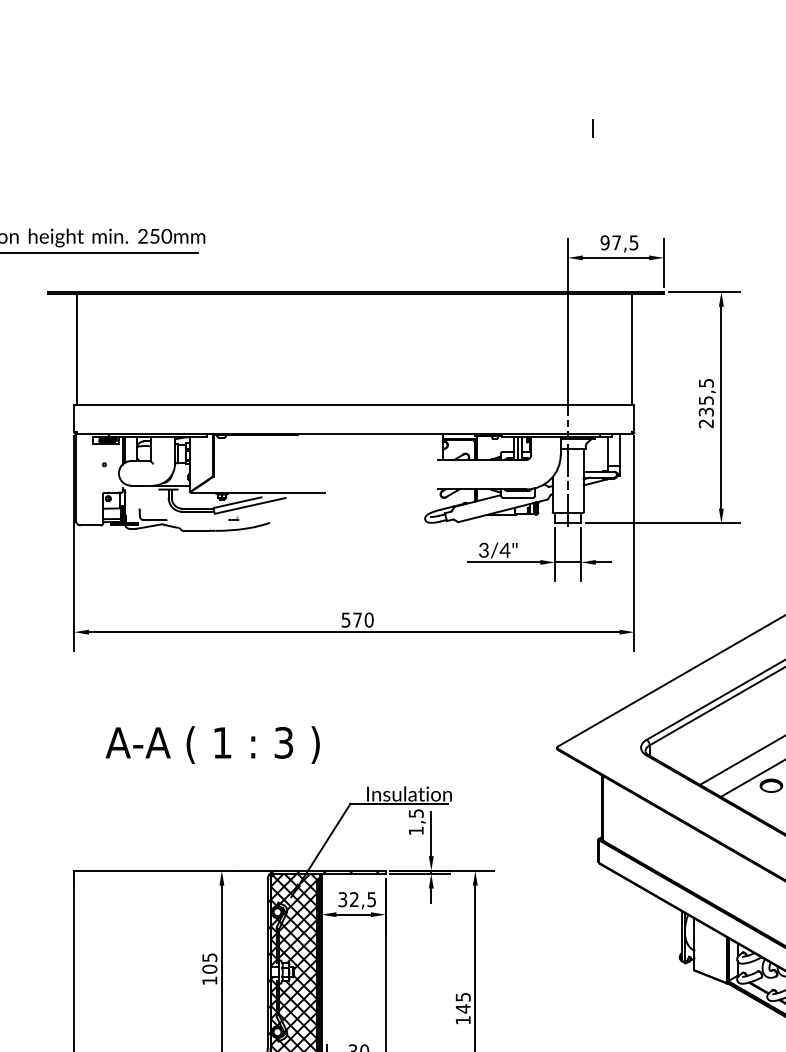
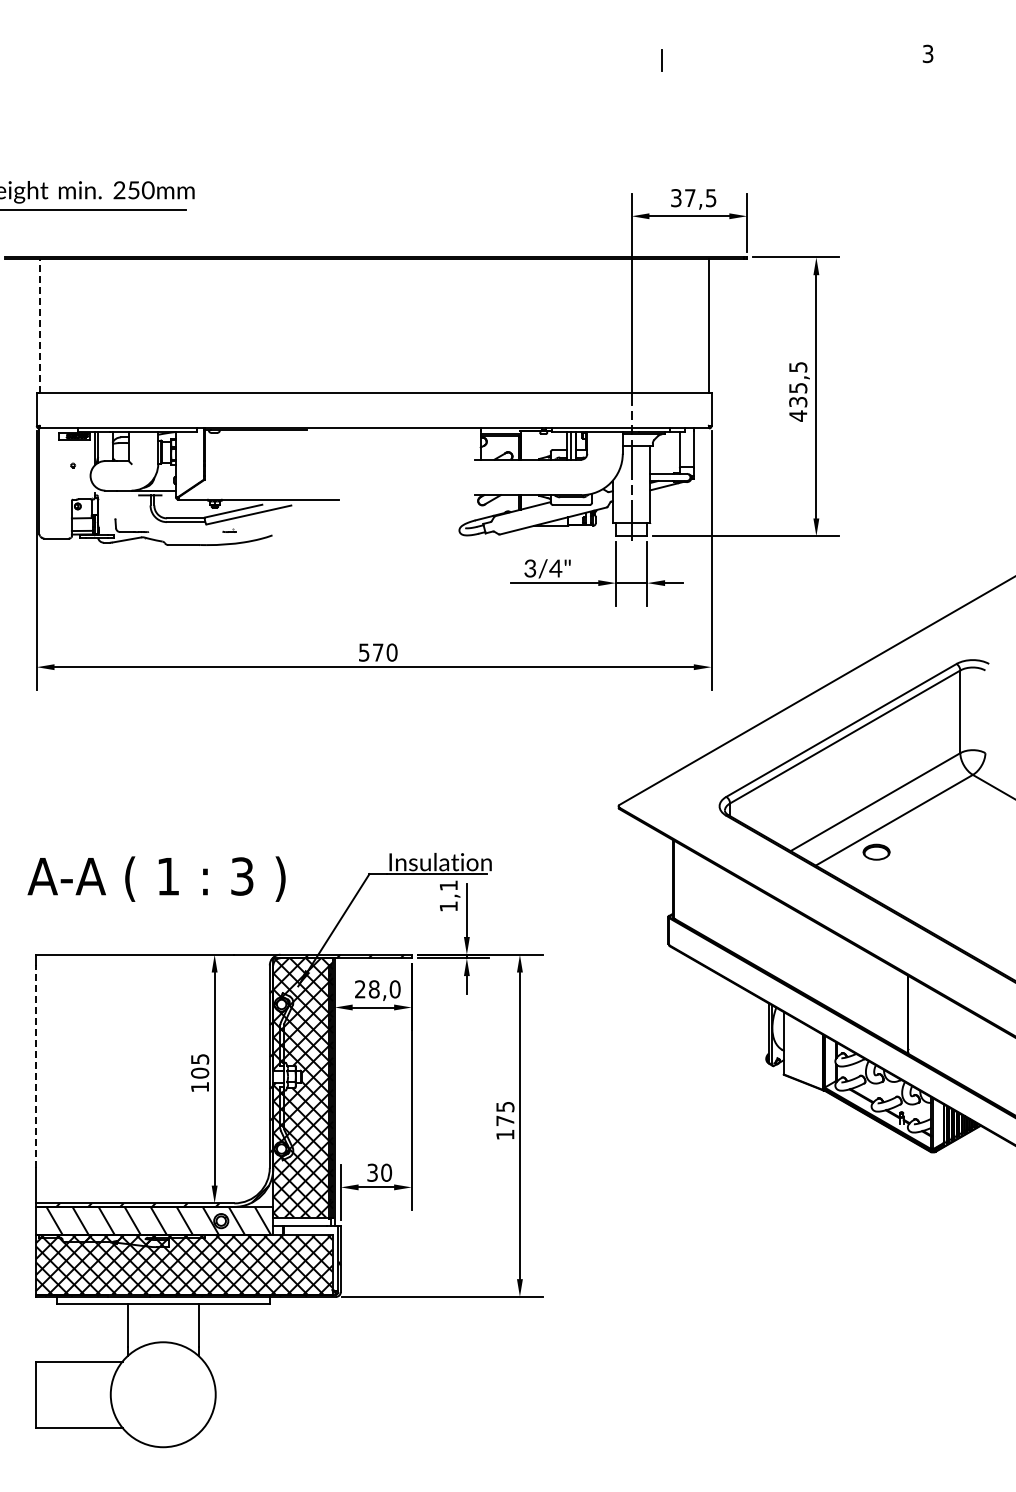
text: (604, 242) -> (675, 197), 97,5 -> 37,5
line: (76, 349) -> (39, 326), solid -> dashed
text: (706, 423) -> (798, 415), 235,5 -> 435,5
text: (212, 744) -> (156, 878), moved
text: (416, 813) -> (448, 885), 1,5 -> 1,1
text: (357, 899) -> (377, 989), 32,5 -> 28,0
line: (74, 963) -> (36, 1066), solid -> dashed
text: (463, 1008) -> (505, 1120), 145 -> 175

